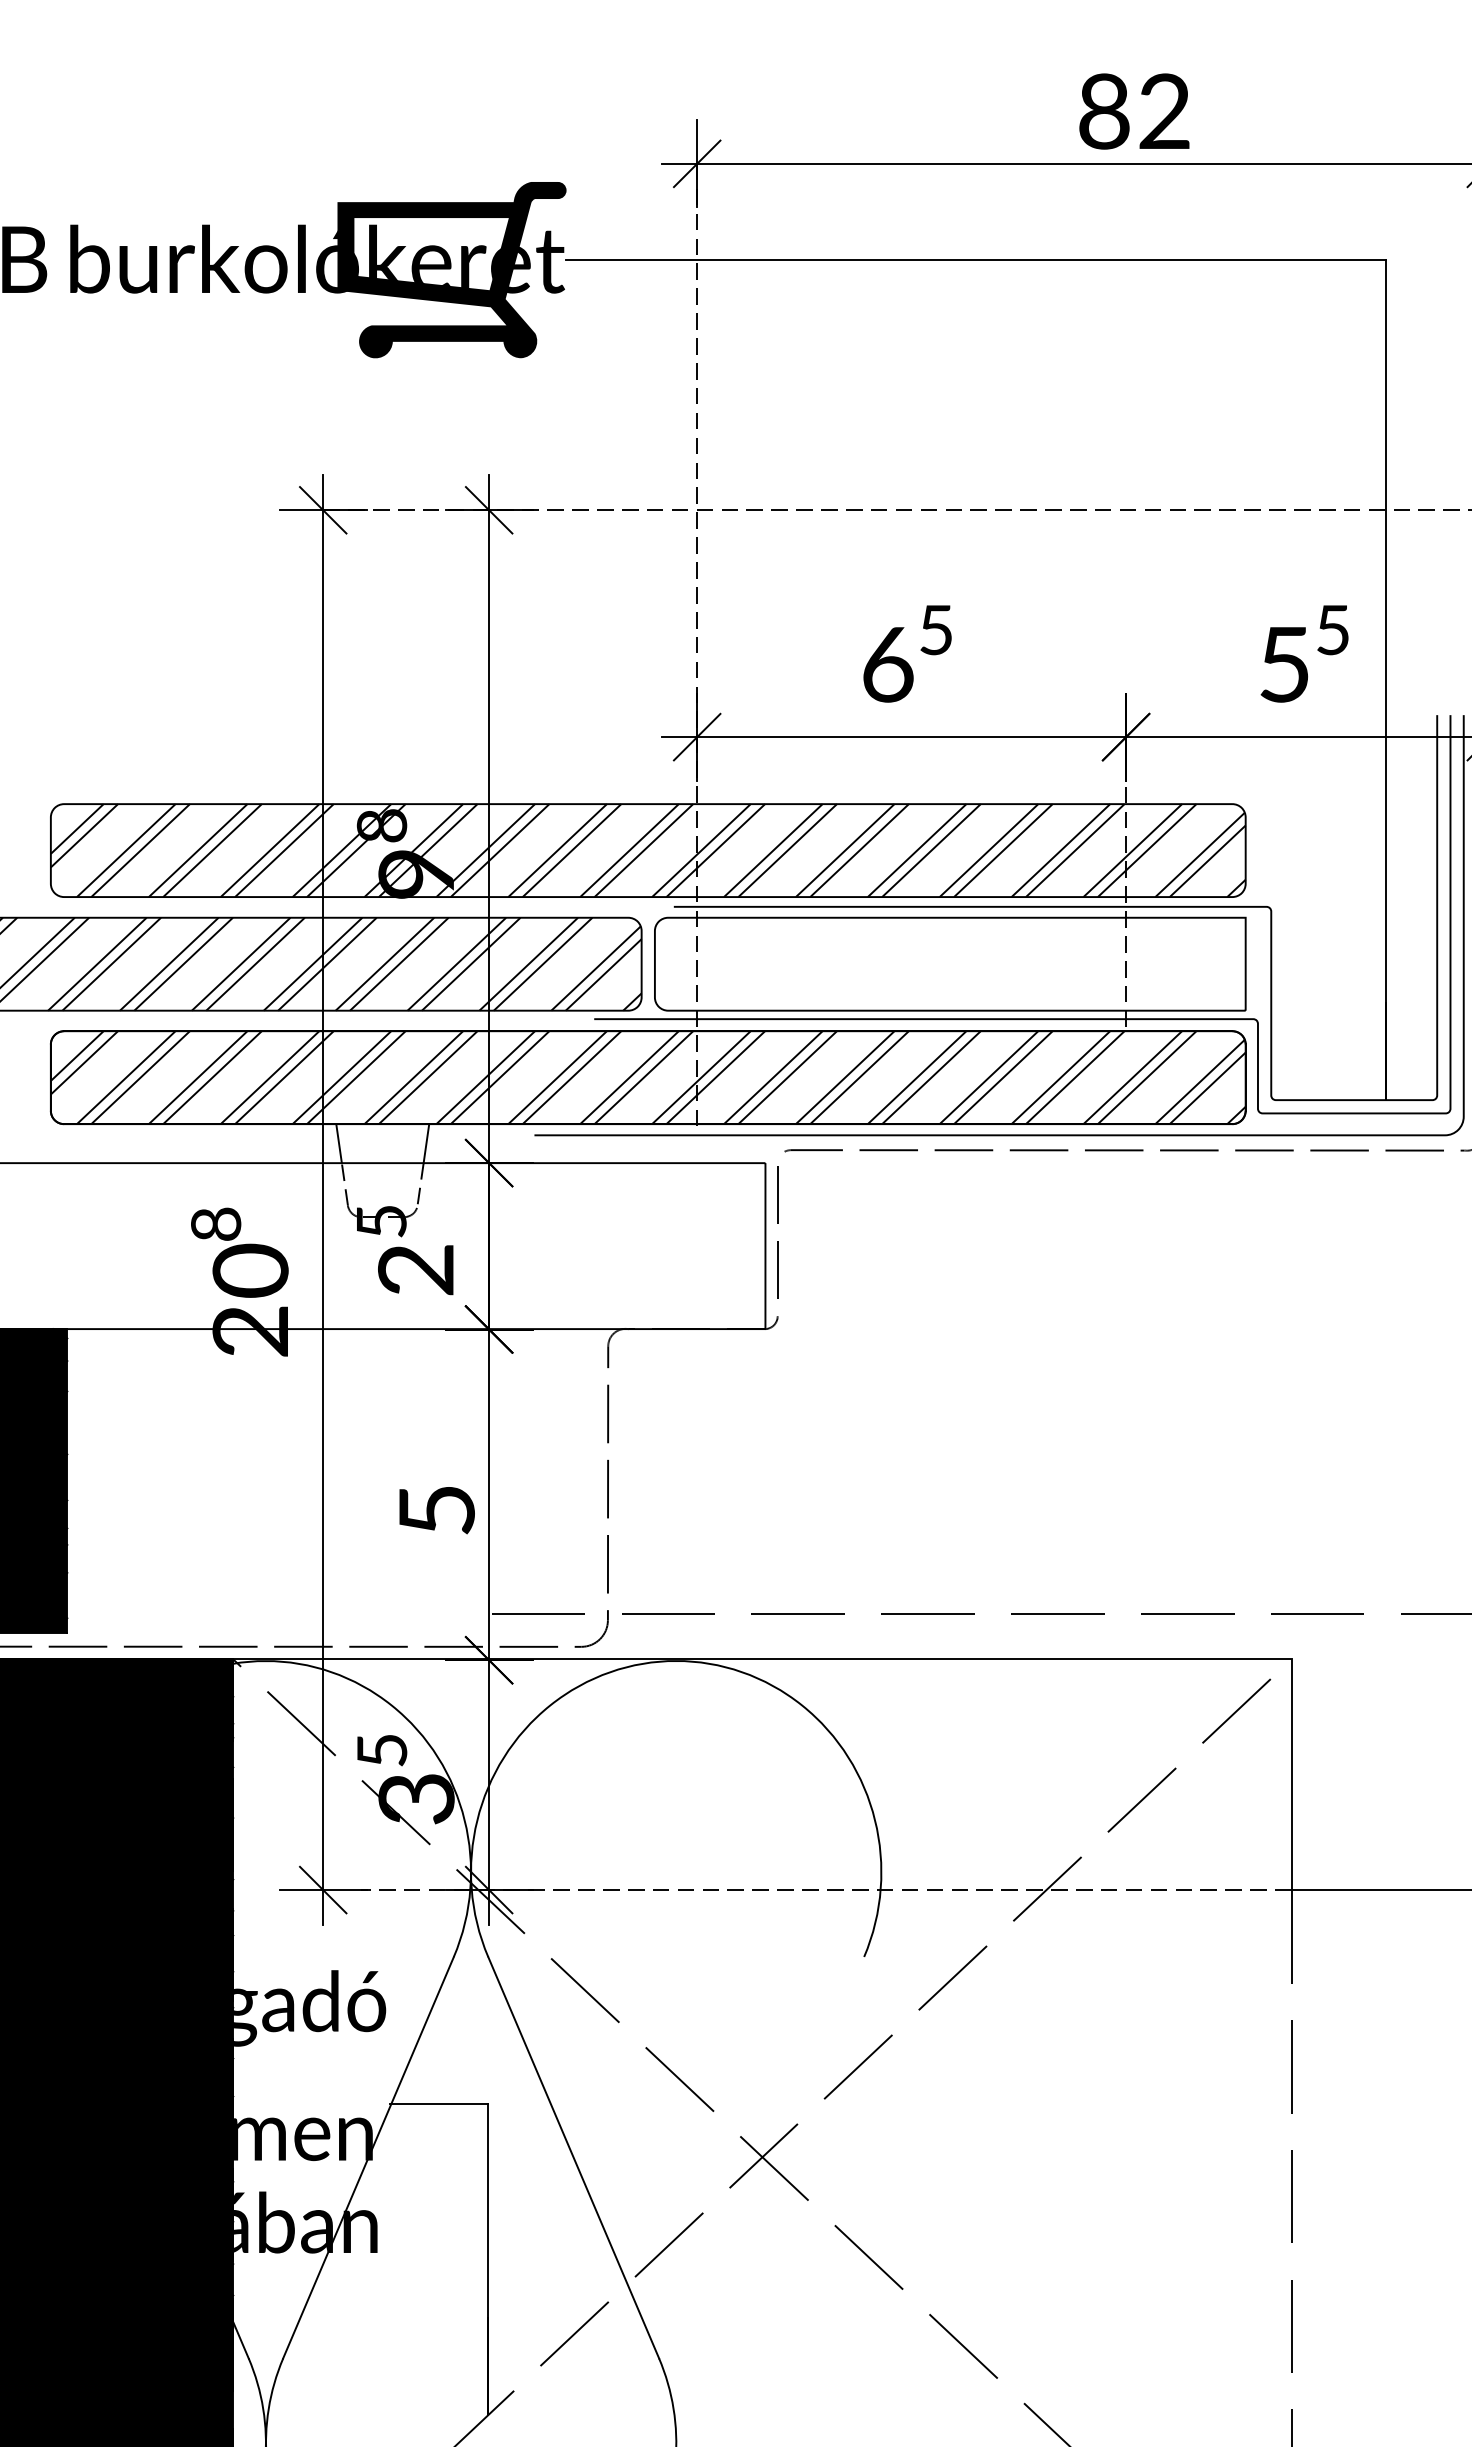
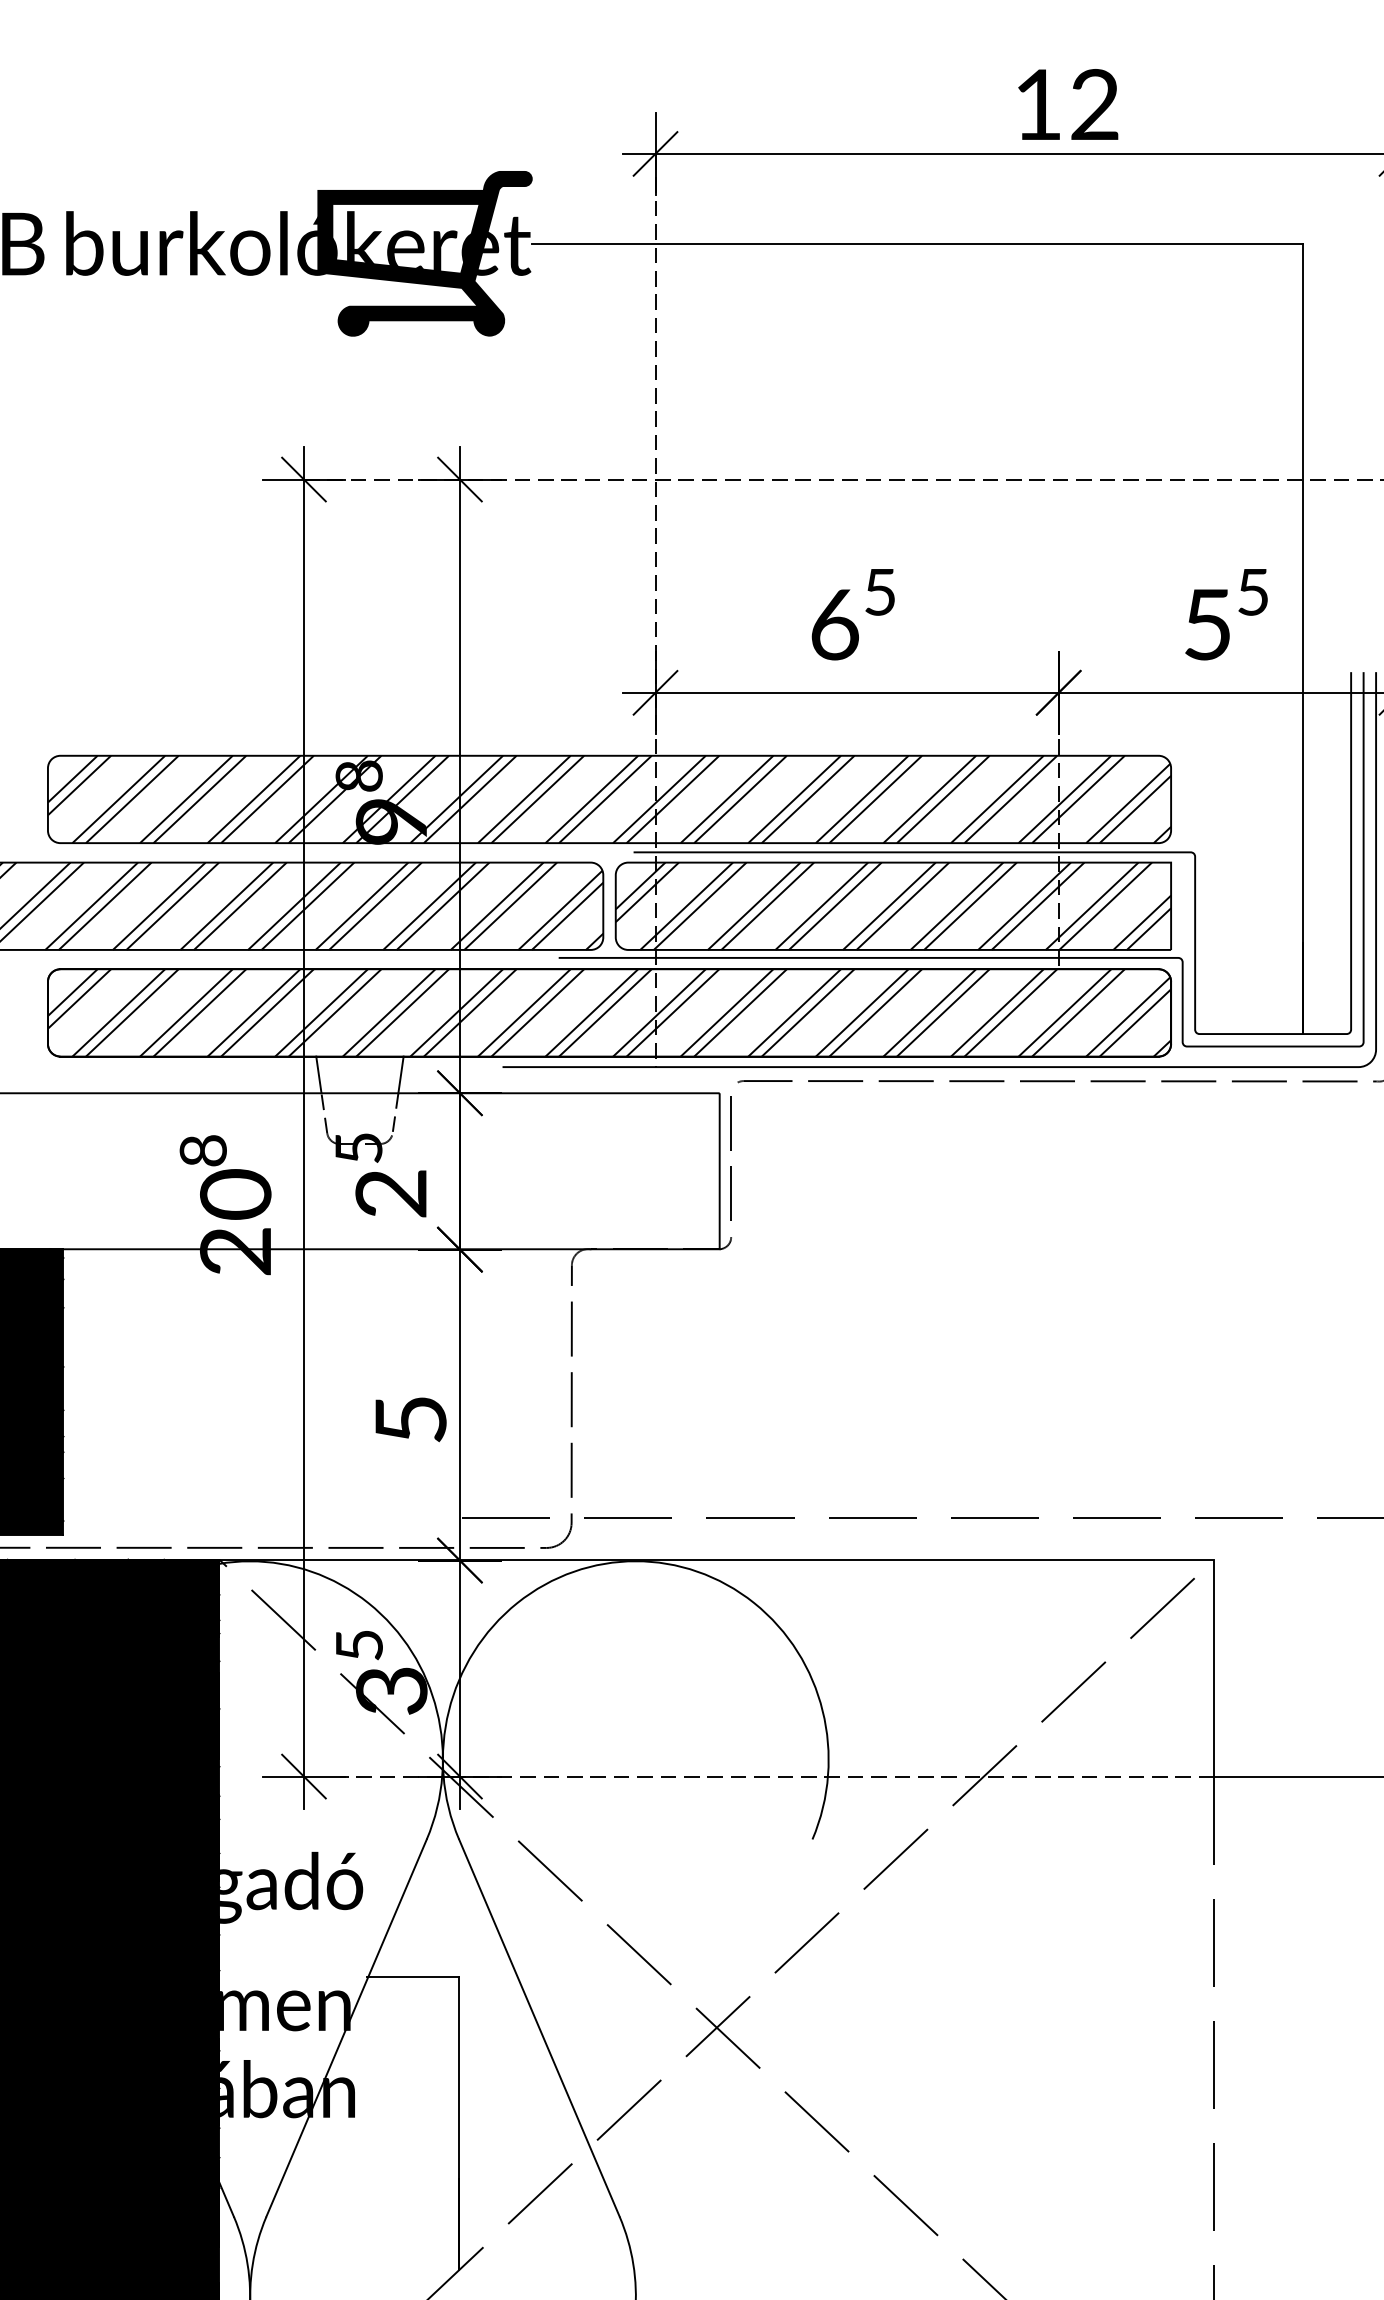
text: (1104, 111) -> (1038, 104), 82 -> 12
hatch: (949, 963) -> (892, 905), added

